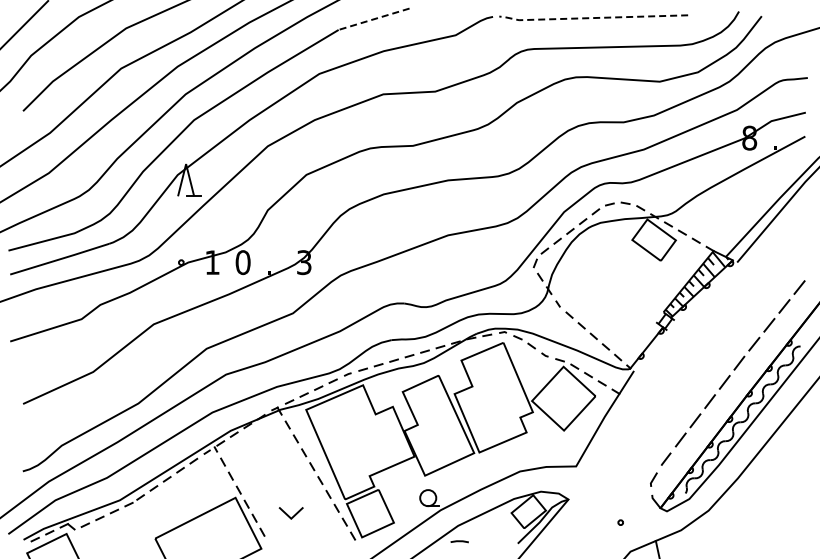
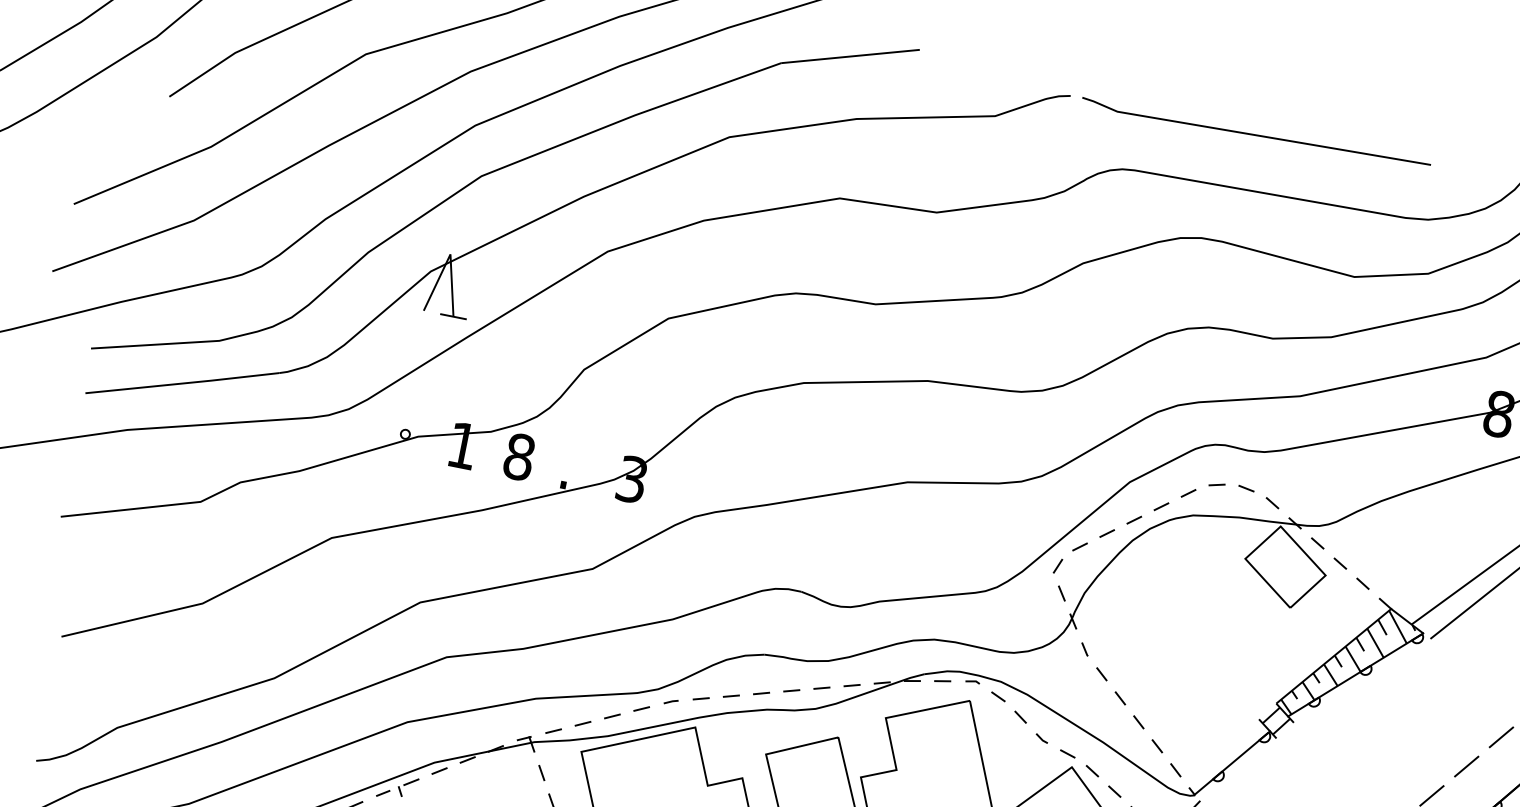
line: (591, 18) -> (1251, 135), dashed -> solid
line: (373, 19) -> (849, 56), dashed -> solid
text: (242, 262) -> (518, 456), 0 -> 8

